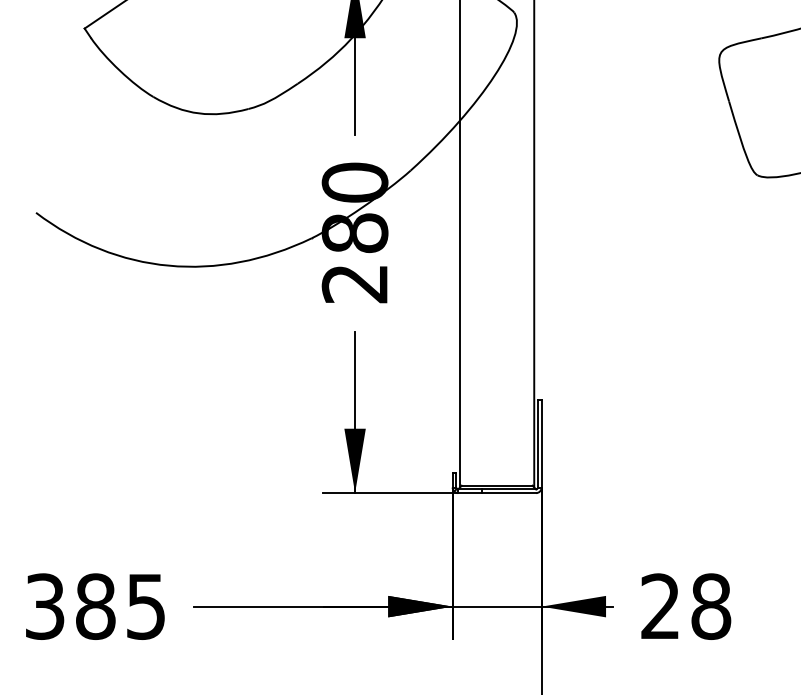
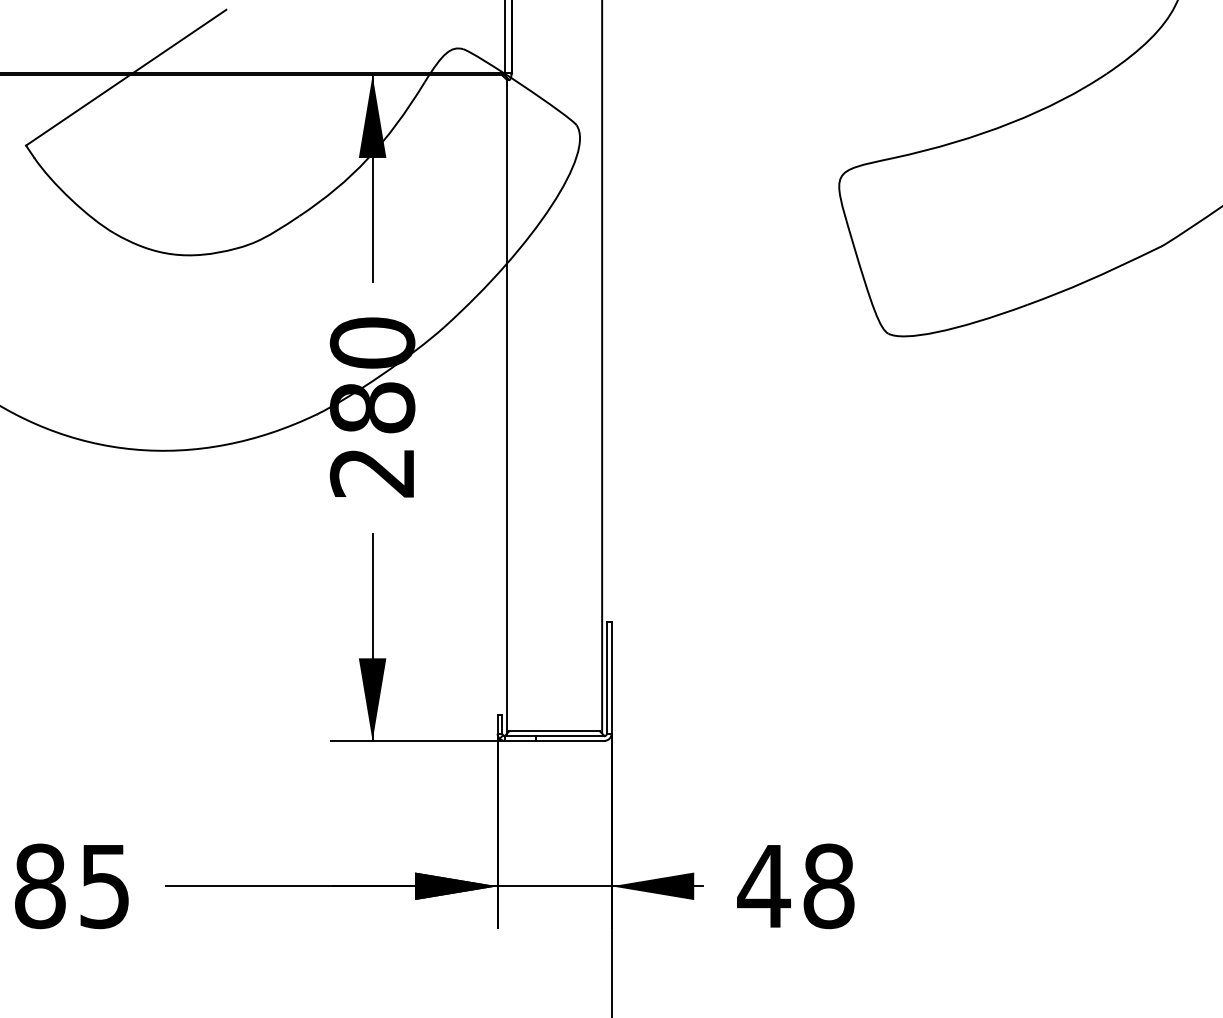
text: (660, 605) -> (763, 885), 28 -> 48

